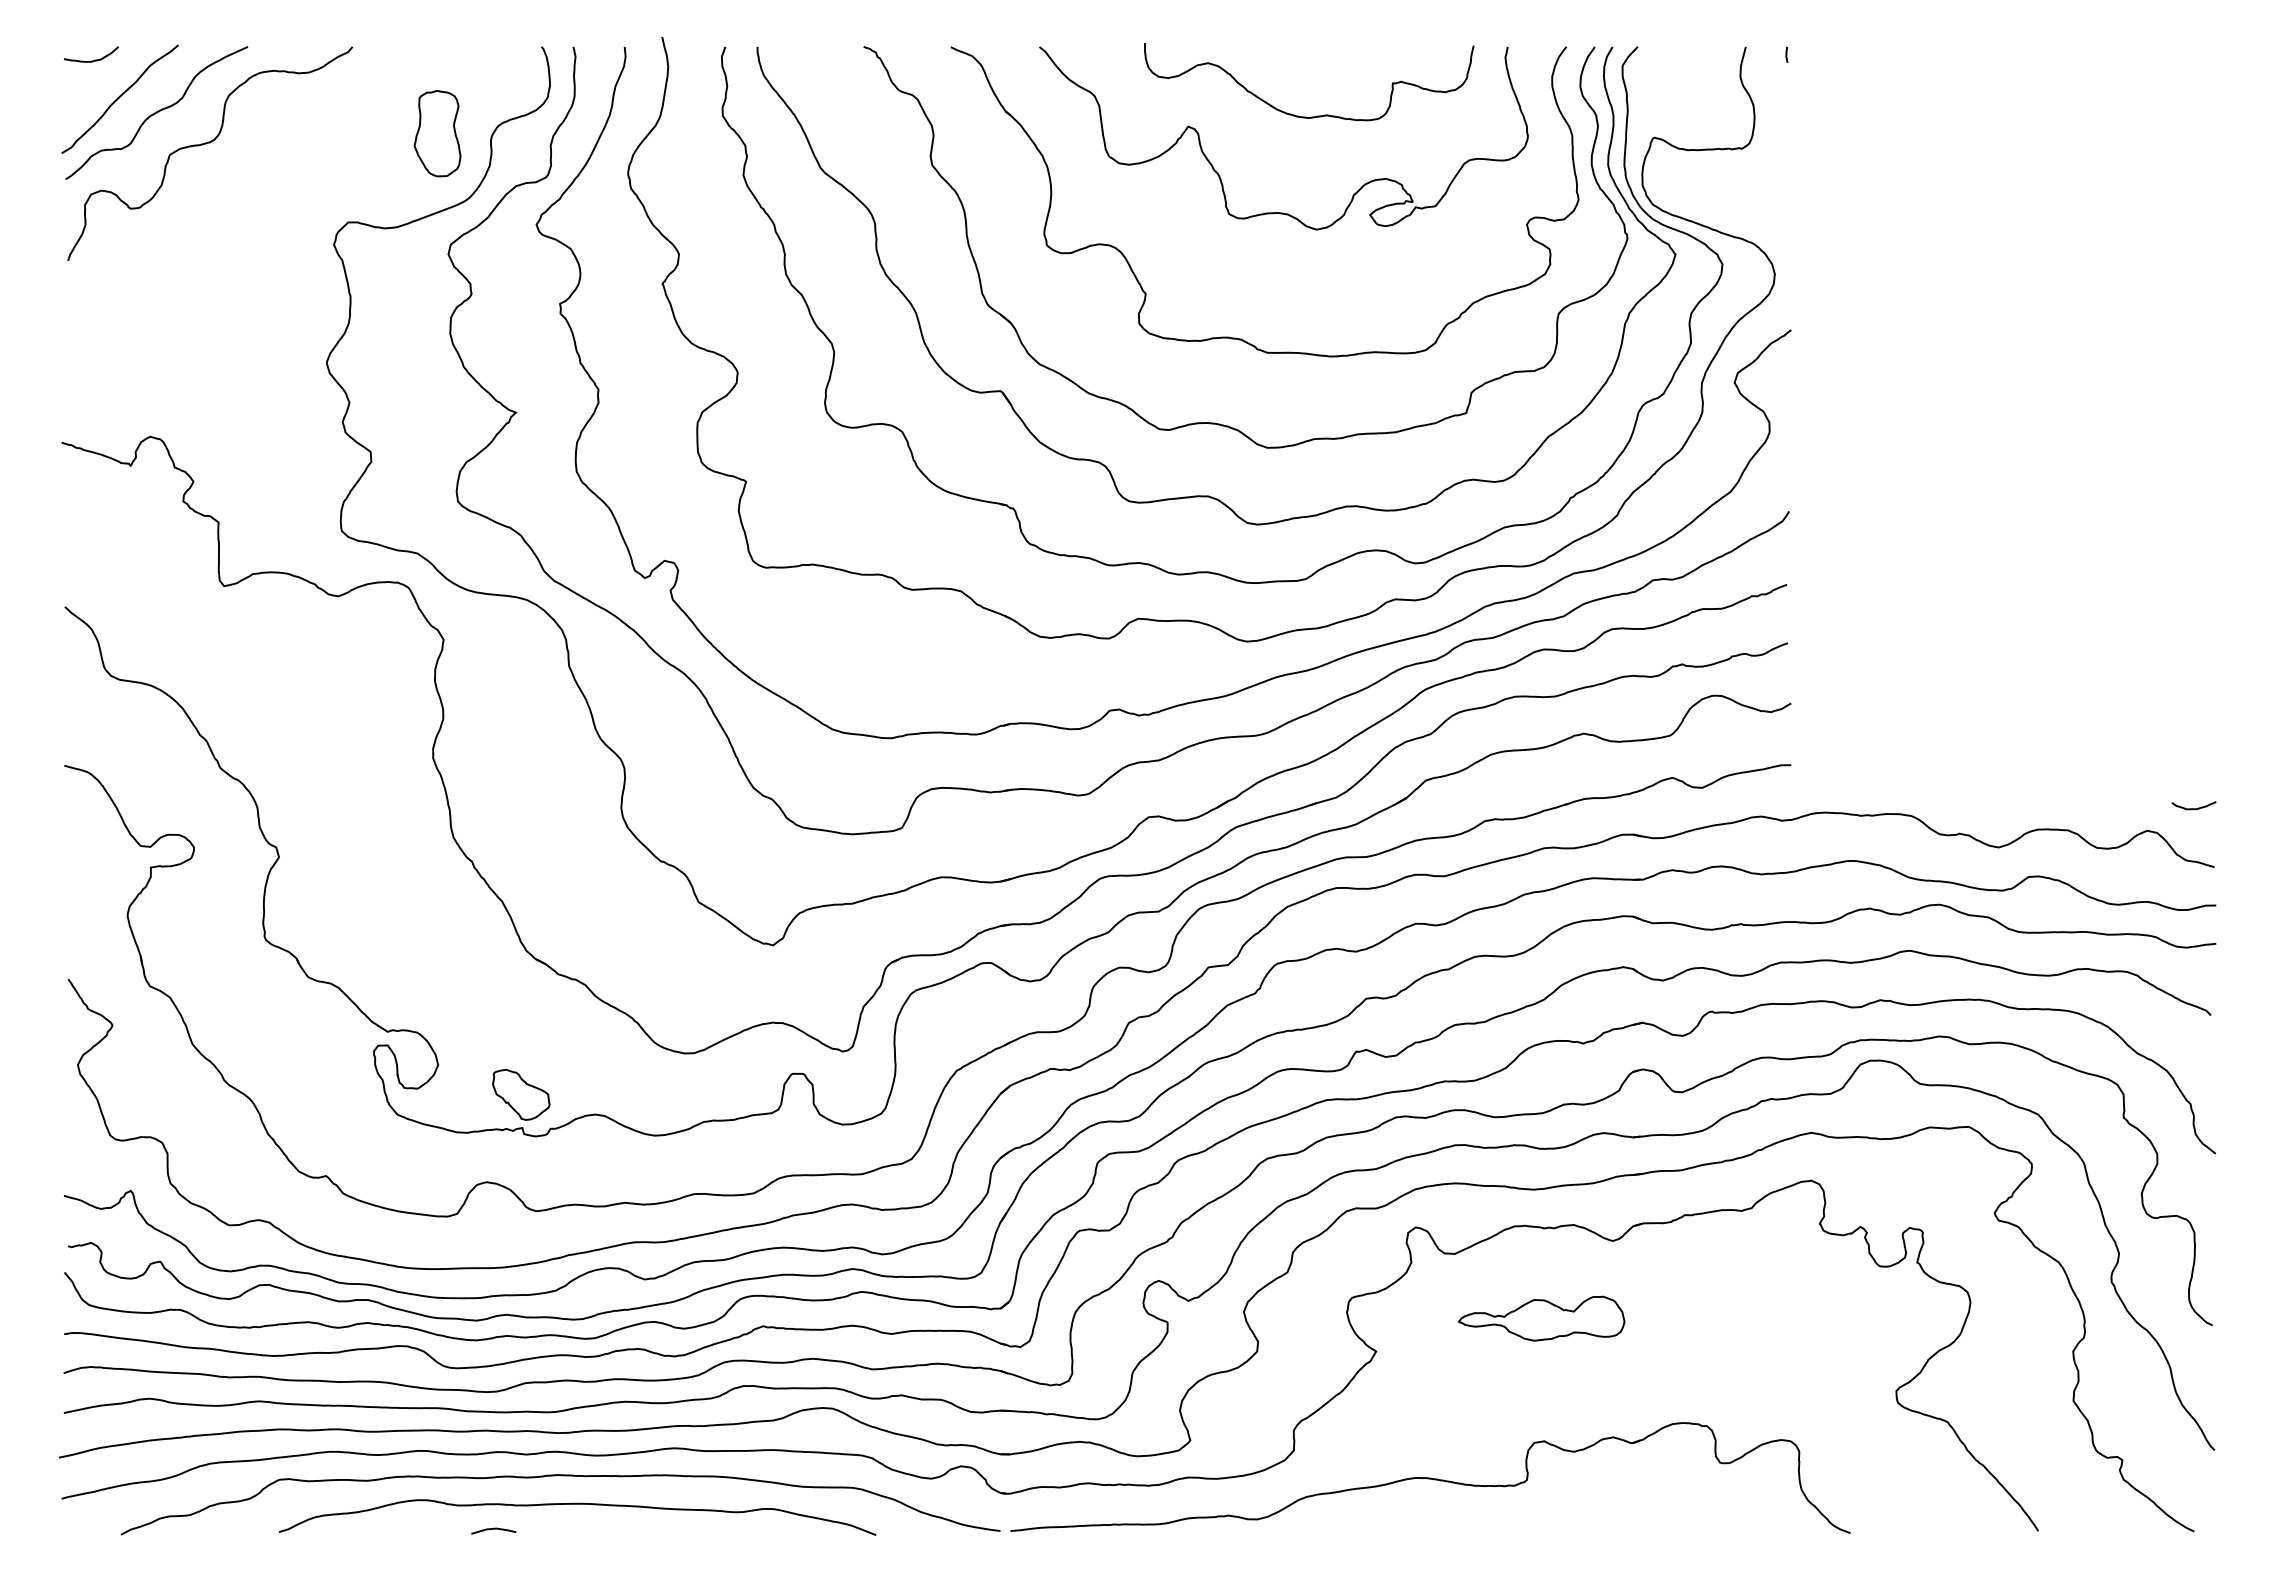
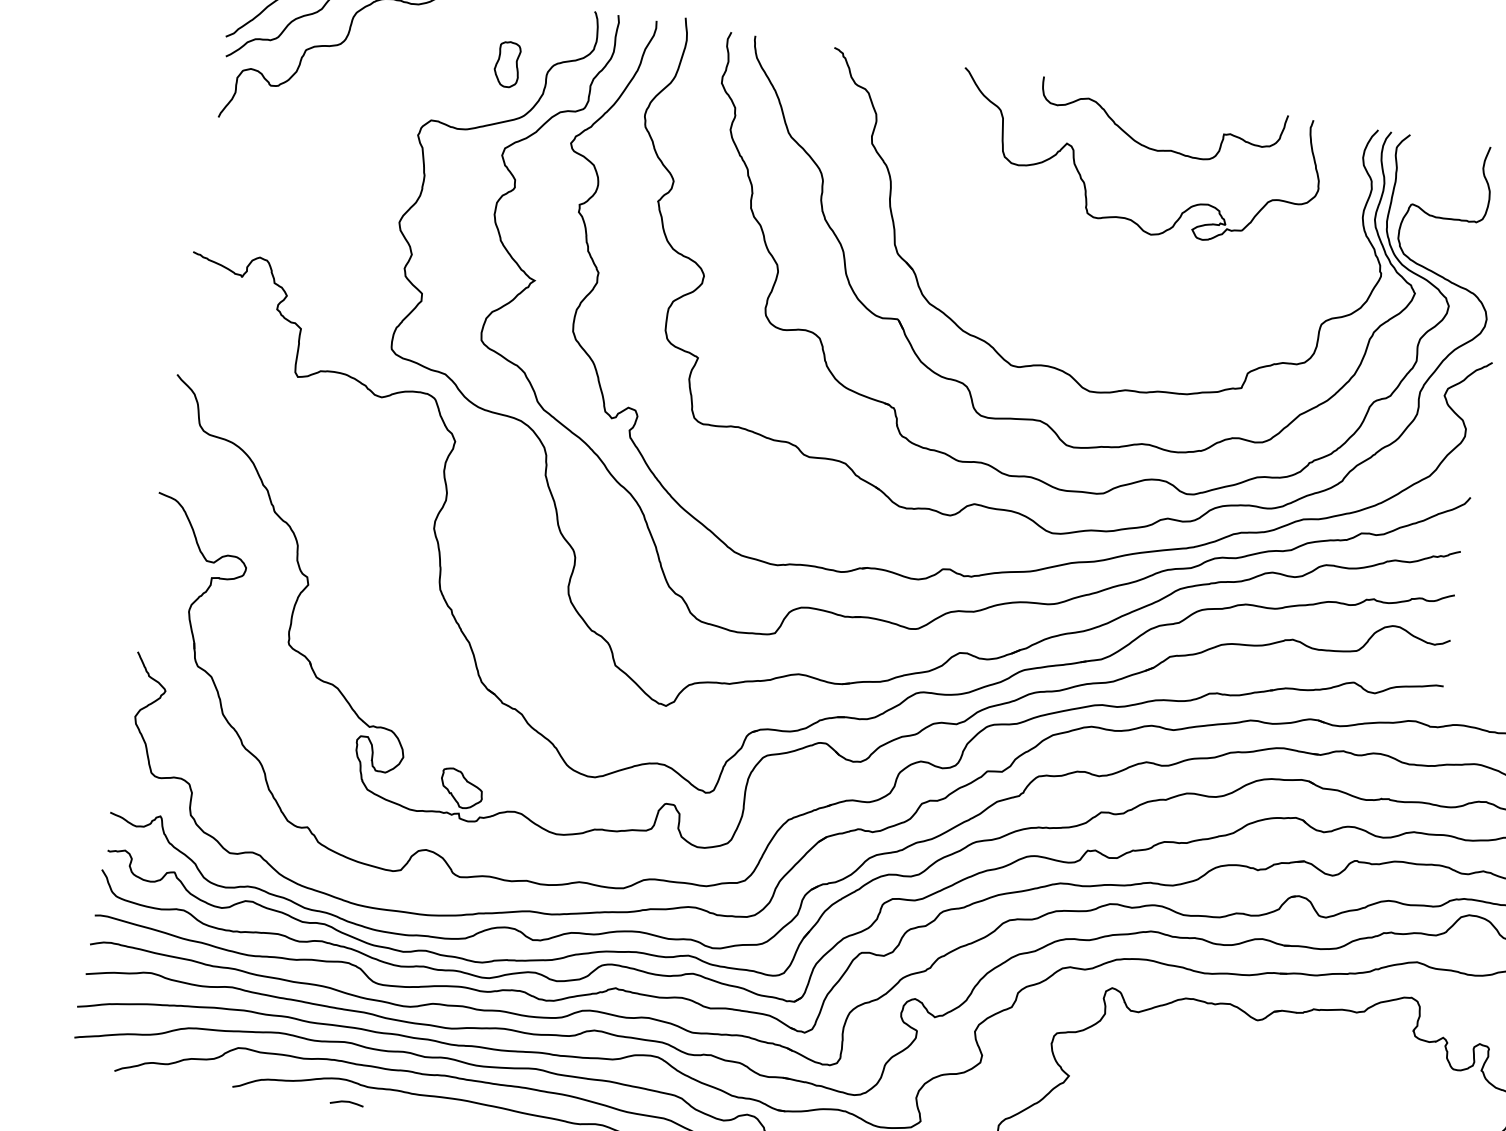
part: (437, 133) -> (507, 64), size x0.7
part: (1241, 338) -> (1082, 307), removed
part: (1541, 1318) -> (1195, 1070), removed
line: (493, 1529) -> (346, 1102), moved

